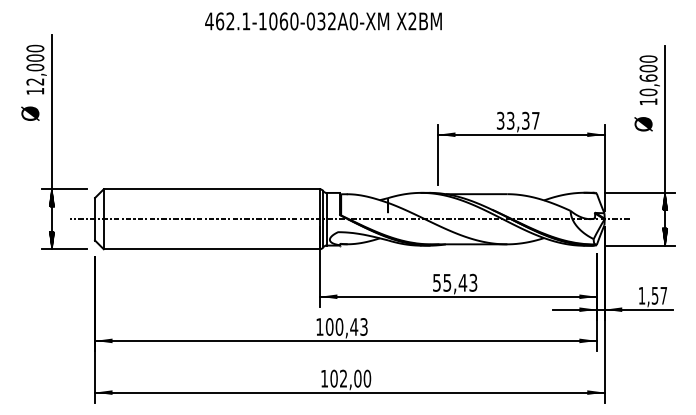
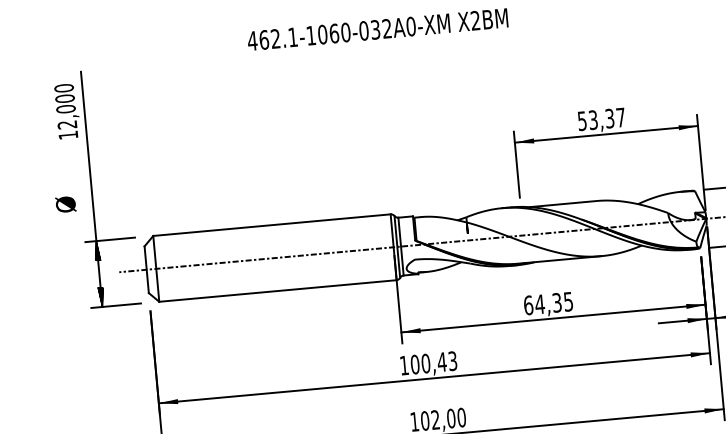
text: (30, 113) -> (65, 204), moved
text: (500, 119) -> (581, 119), 33,37 -> 53,37
text: (455, 282) -> (548, 303), 55,43 -> 64,35

